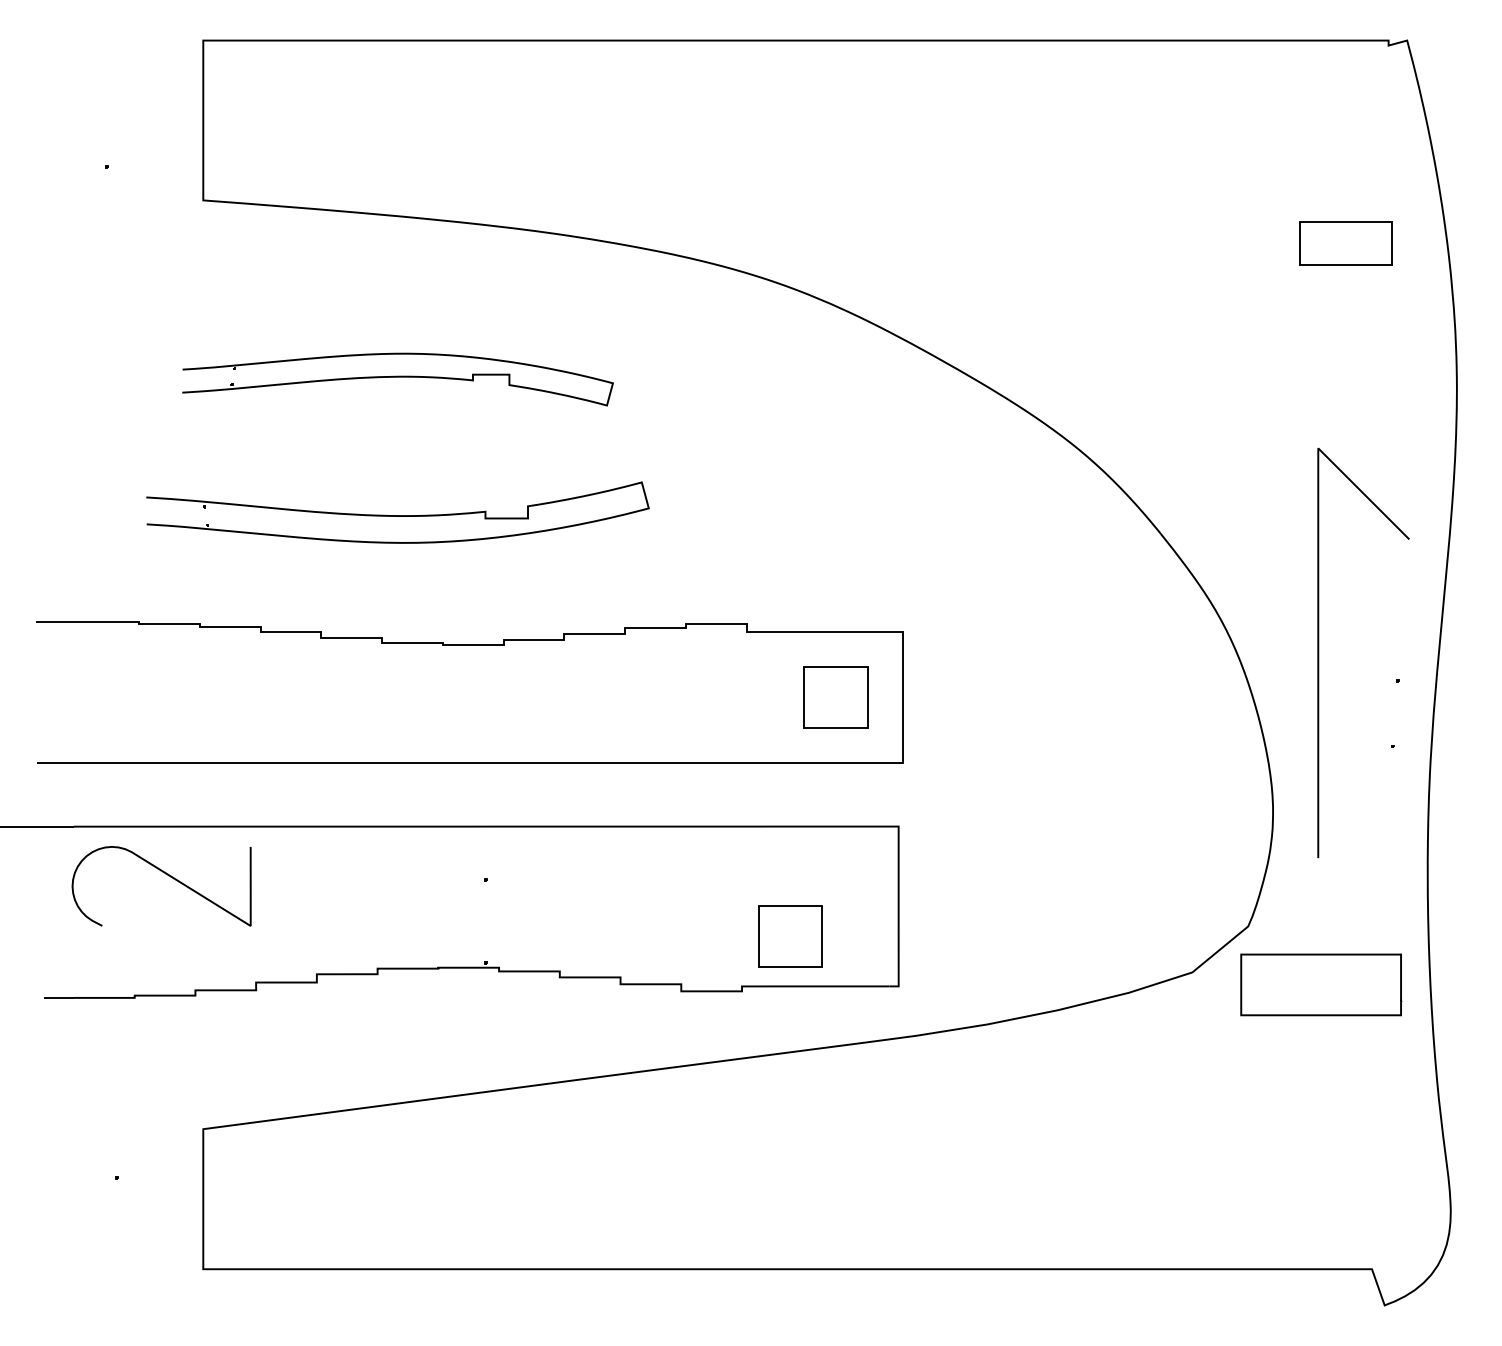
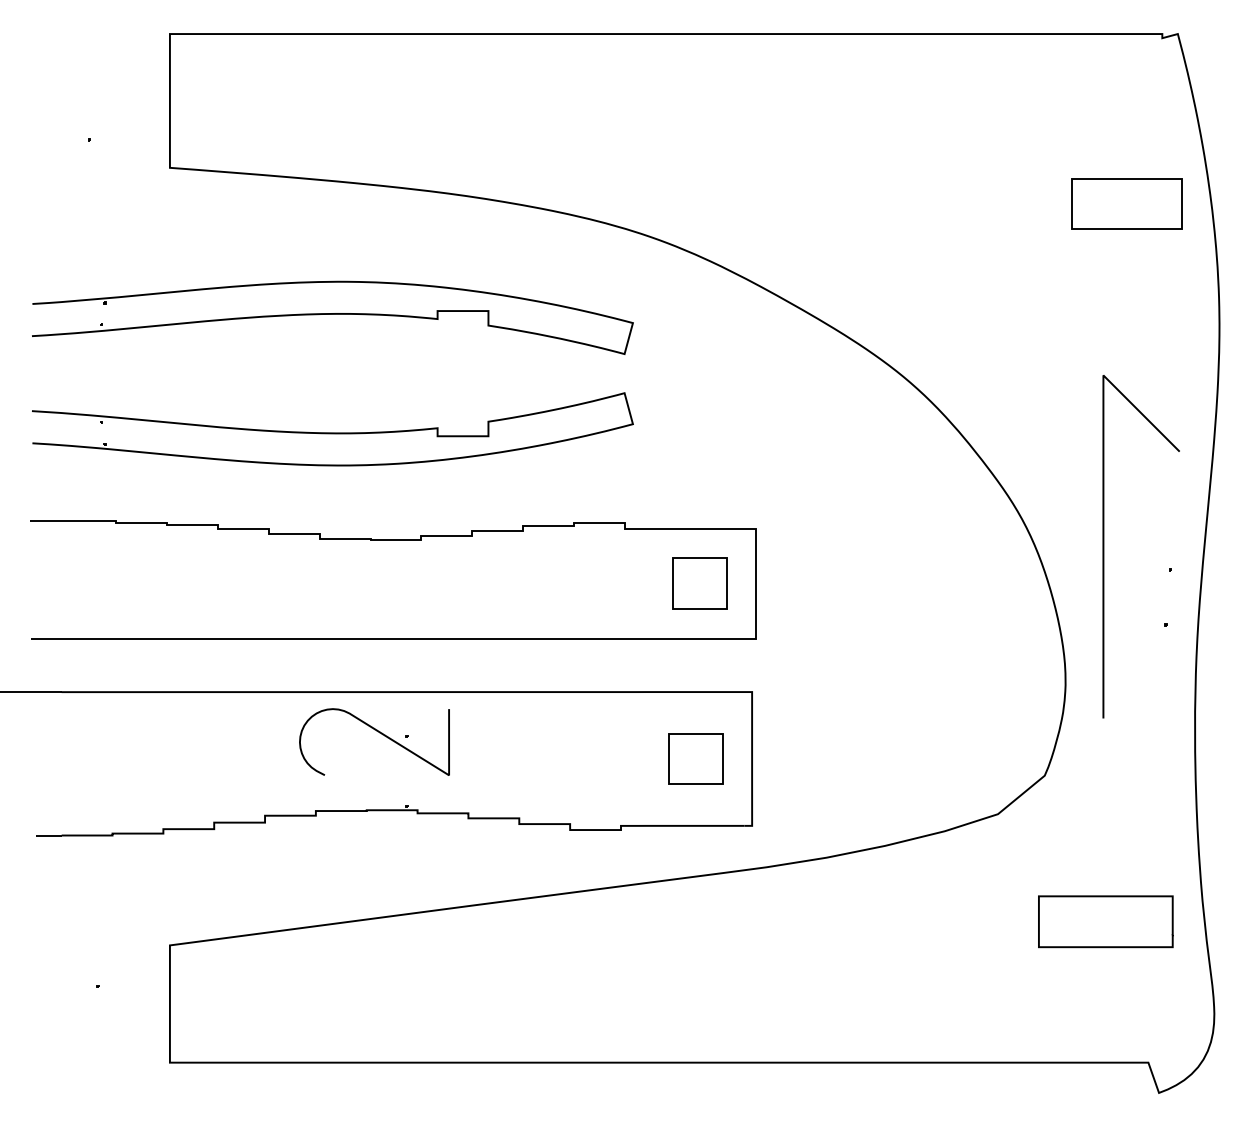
part: (1345, 243) -> (1126, 203), size x1.43
part: (397, 379) -> (332, 317), size x1.67
part: (397, 512) -> (332, 429), size x1.43
curve: (168, 876) -> (380, 733), moved
part: (790, 936) -> (695, 758), moved
part: (1321, 984) -> (1106, 921), moved

